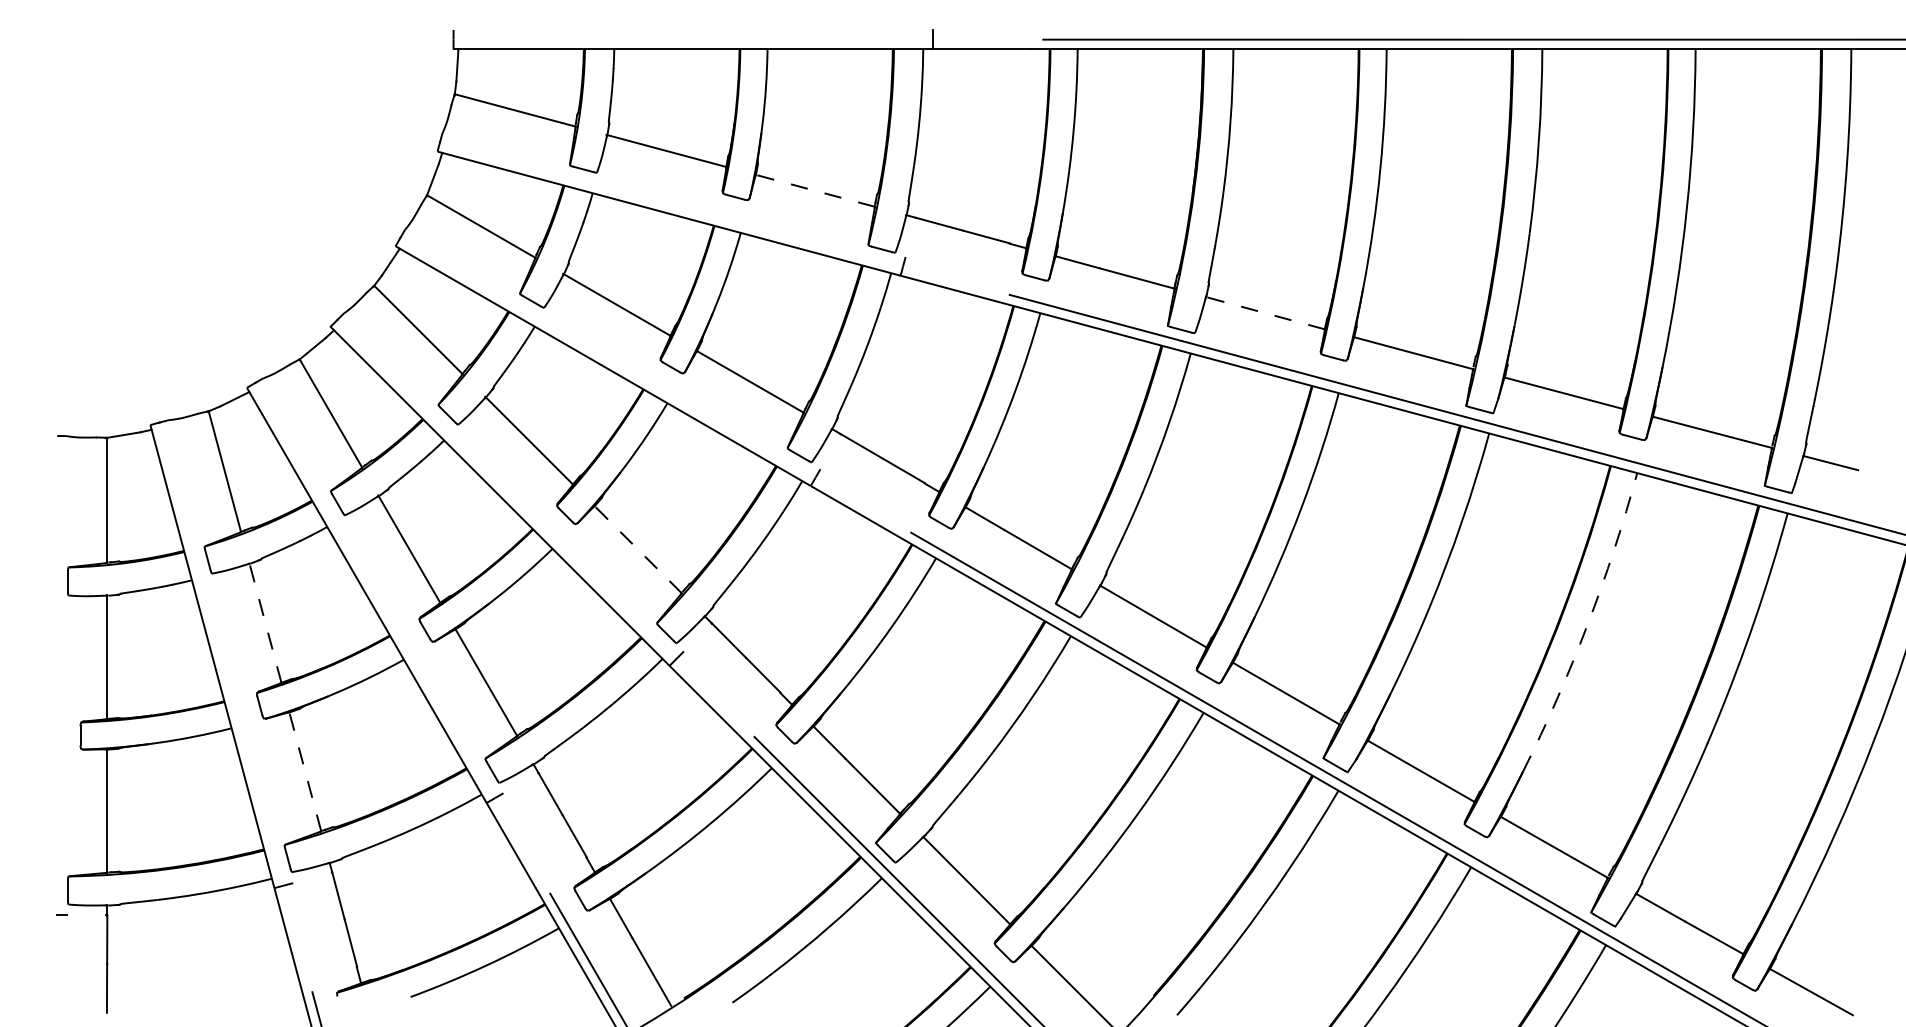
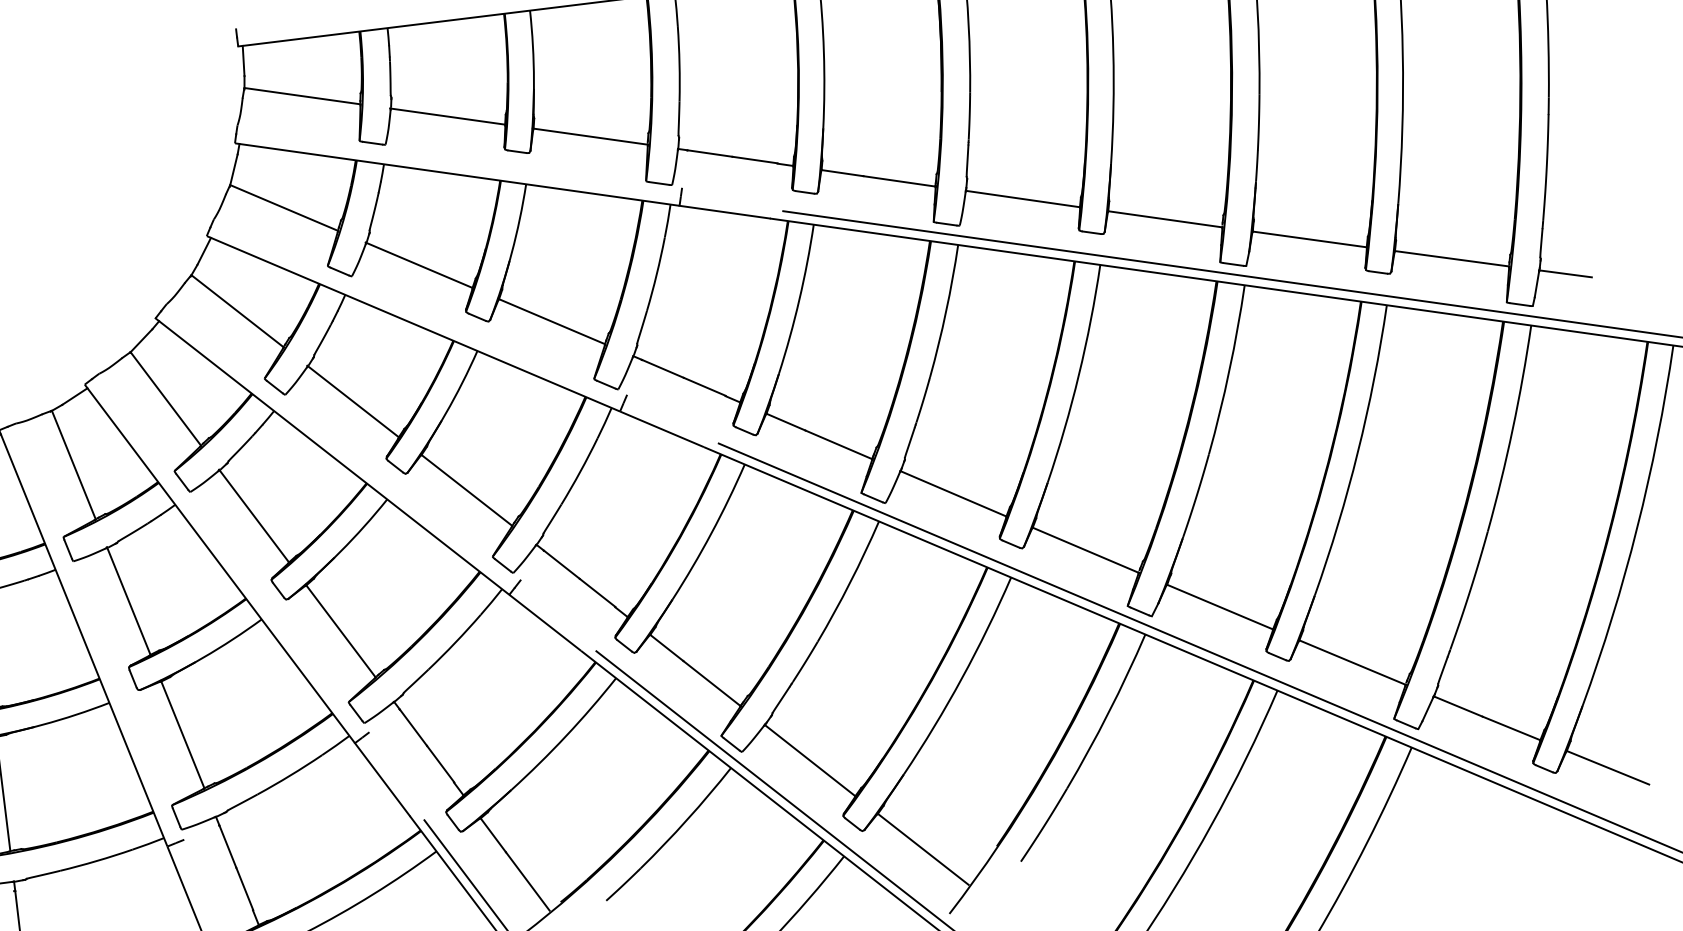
line: (814, 190) -> (589, 136), dashed -> solid
line: (1265, 313) -> (1023, 199), dashed -> solid
line: (637, 549) -> (466, 490), dashed -> solid
line: (265, 622) -> (128, 600), dashed -> solid
arc: (1587, 625) -> (1357, 452), dashed -> solid
line: (305, 770) -> (182, 733), dashed -> solid

